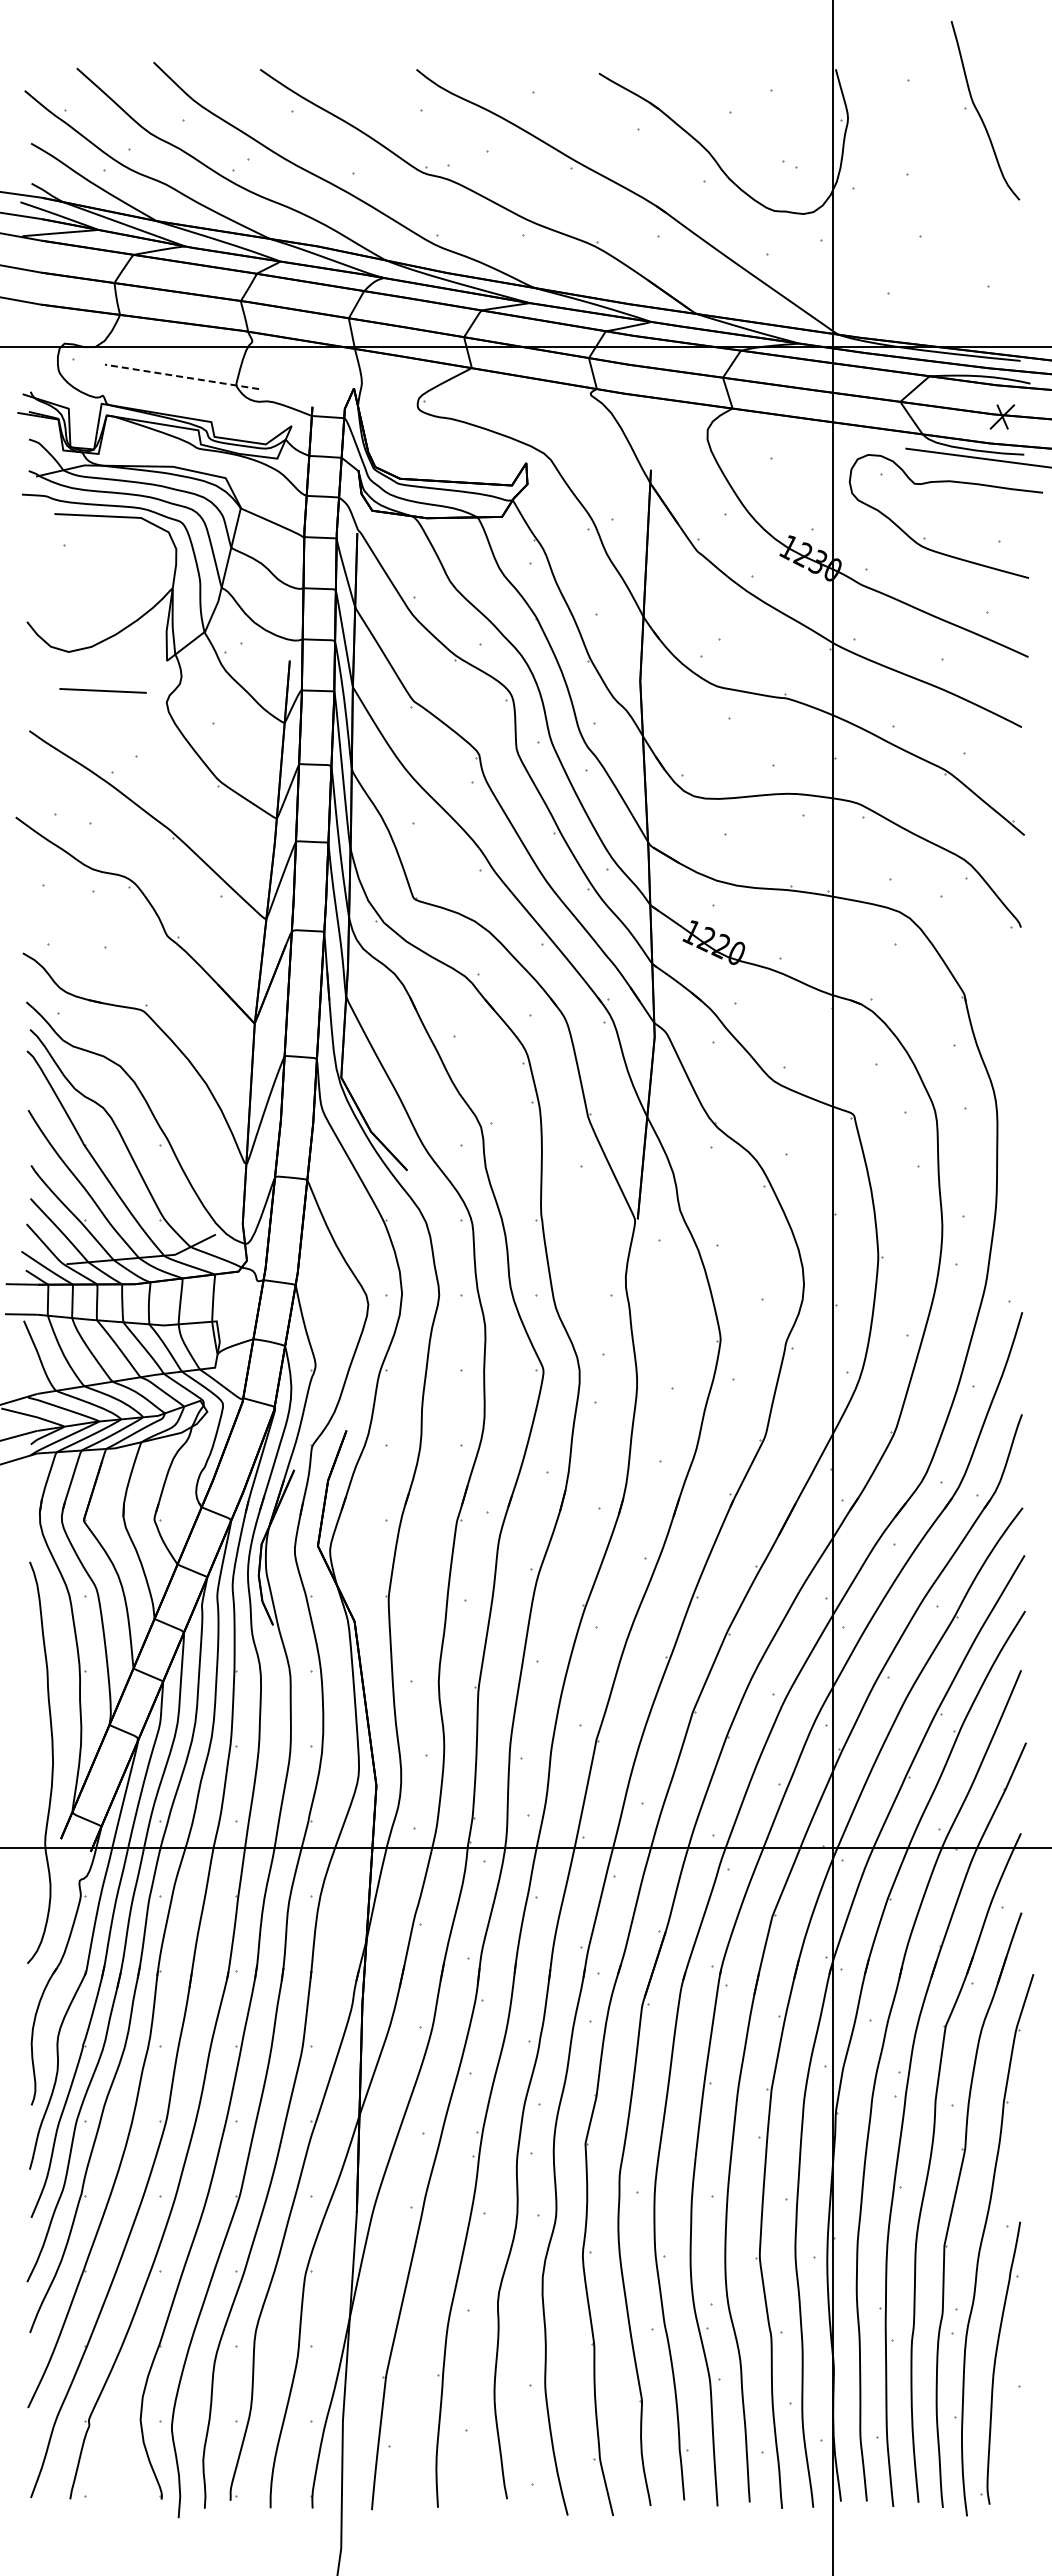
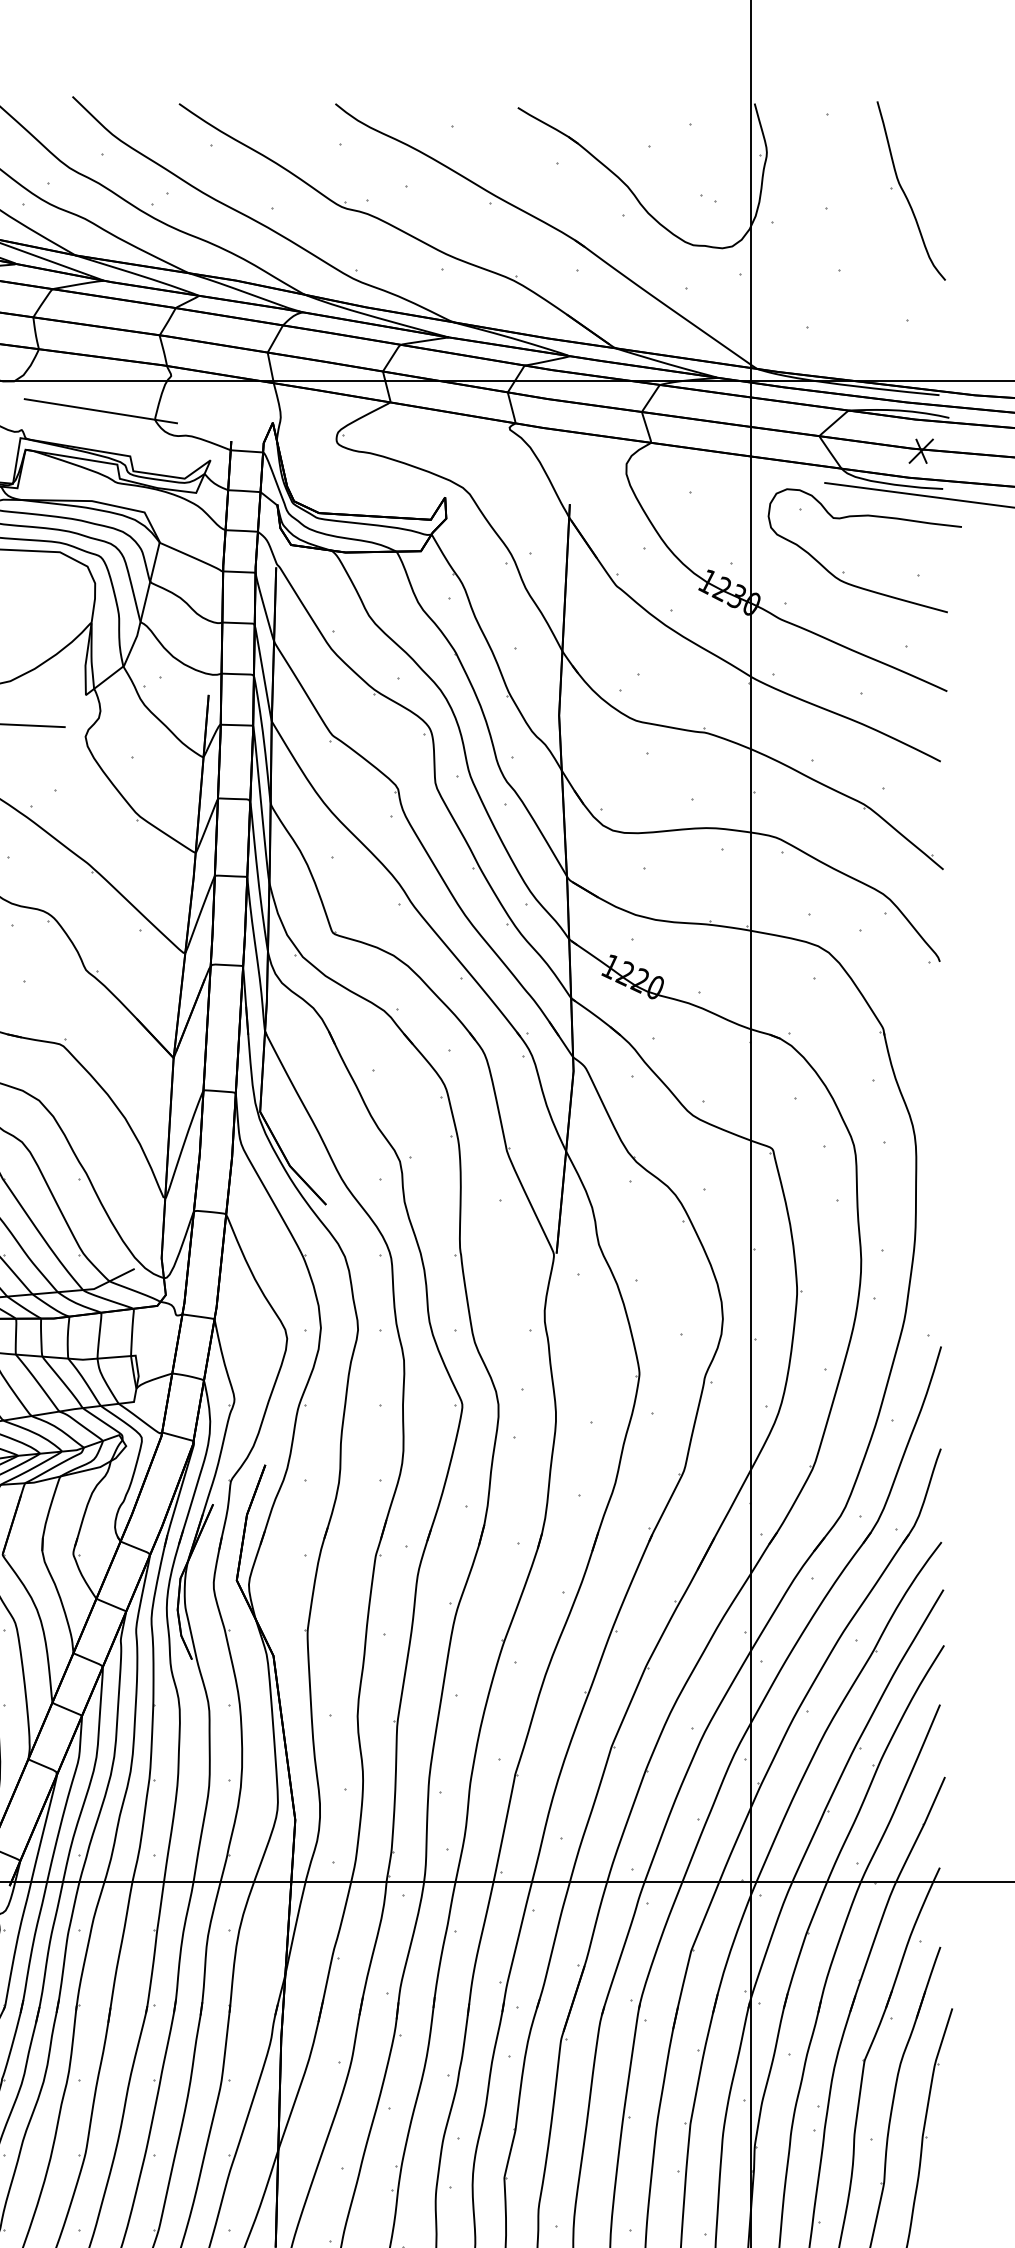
part: (979, 112) -> (905, 192), moved
line: (181, 376) -> (100, 410), dashed -> solid

